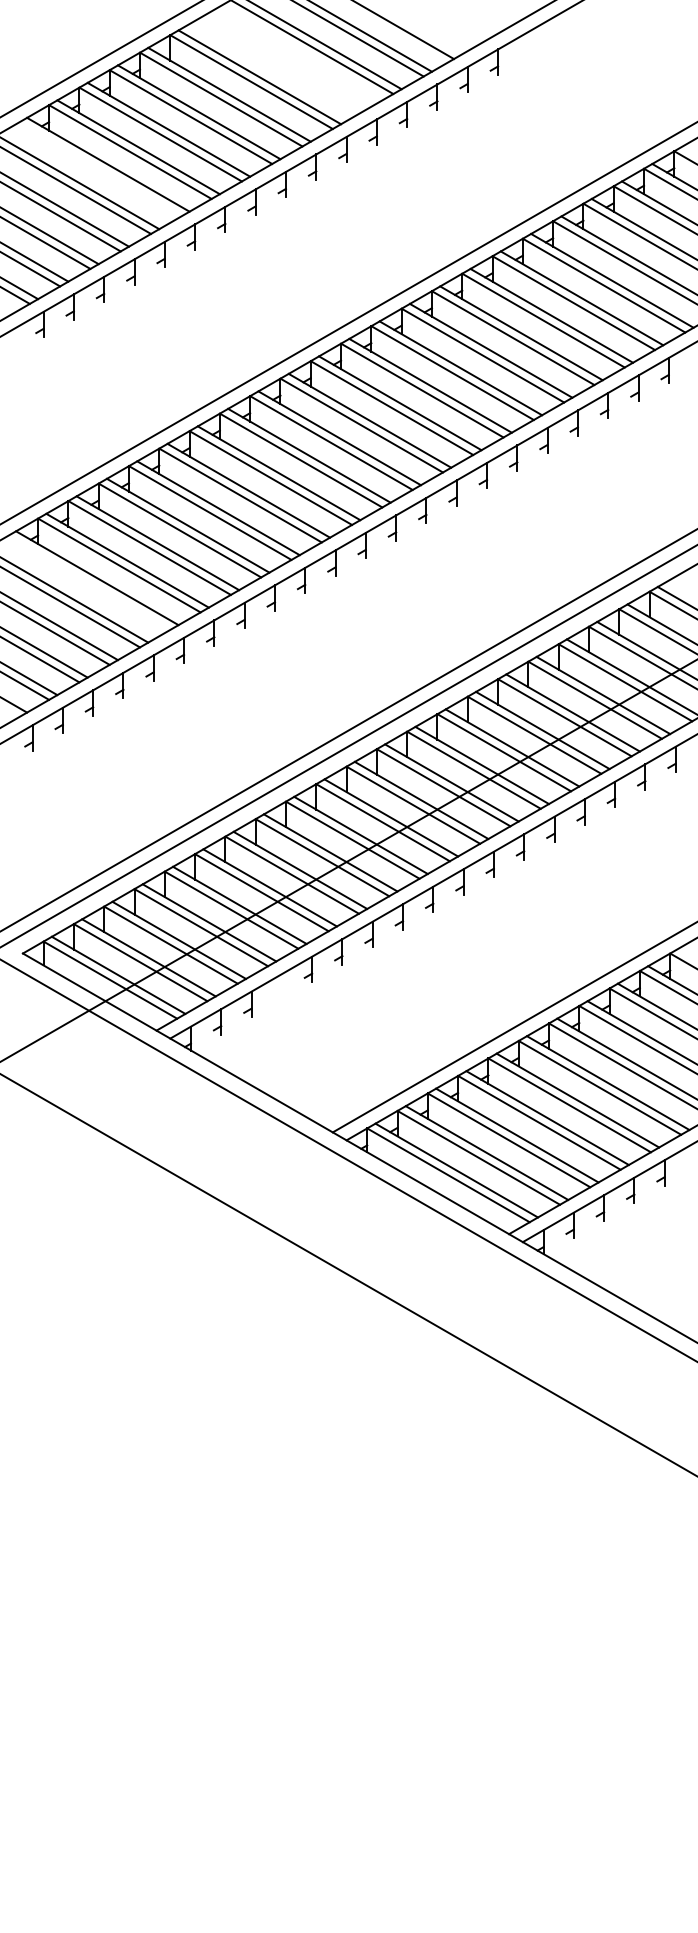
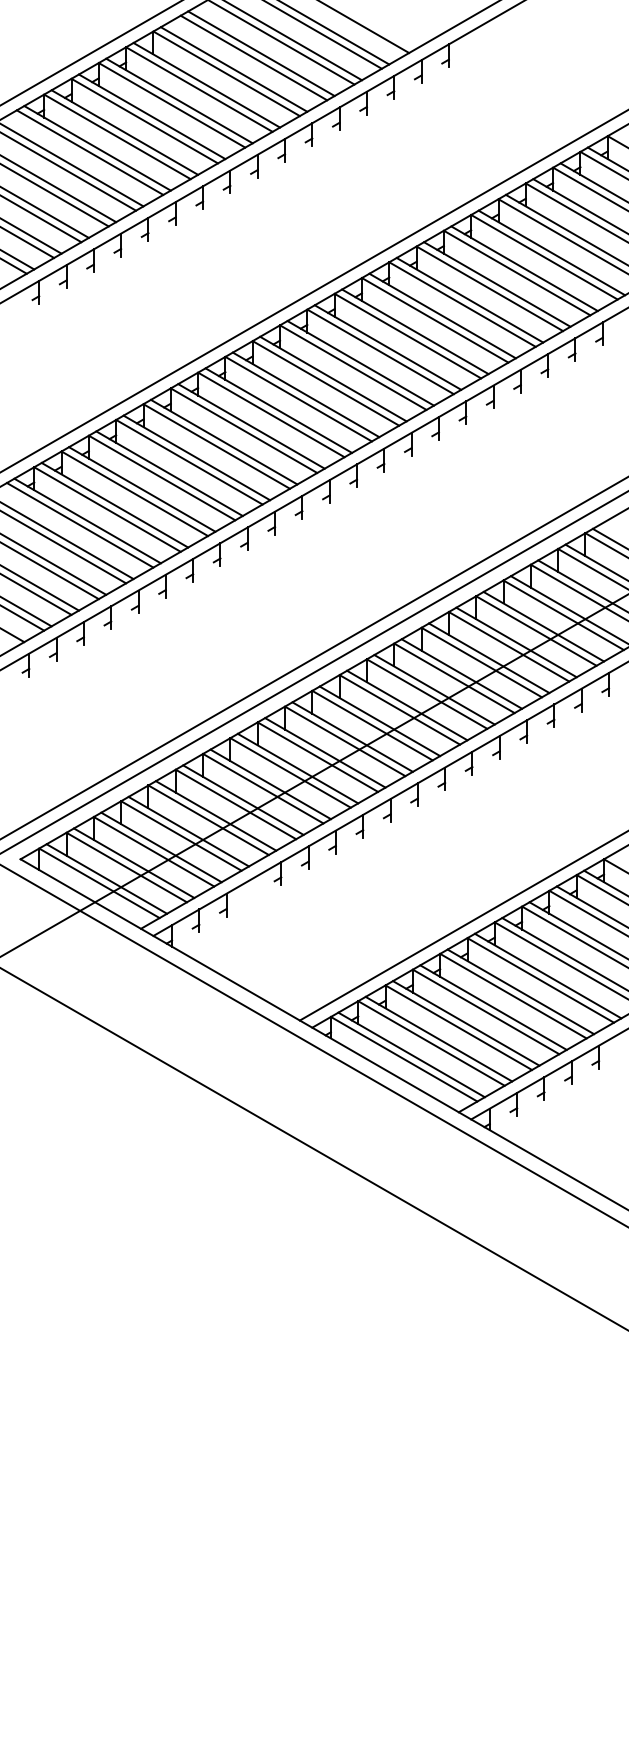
line: (289, 59) -> (260, 53), added
line: (281, 64) -> (253, 57), added
line: (99, 169) -> (89, 152), added
line: (88, 582) -> (79, 524), added

